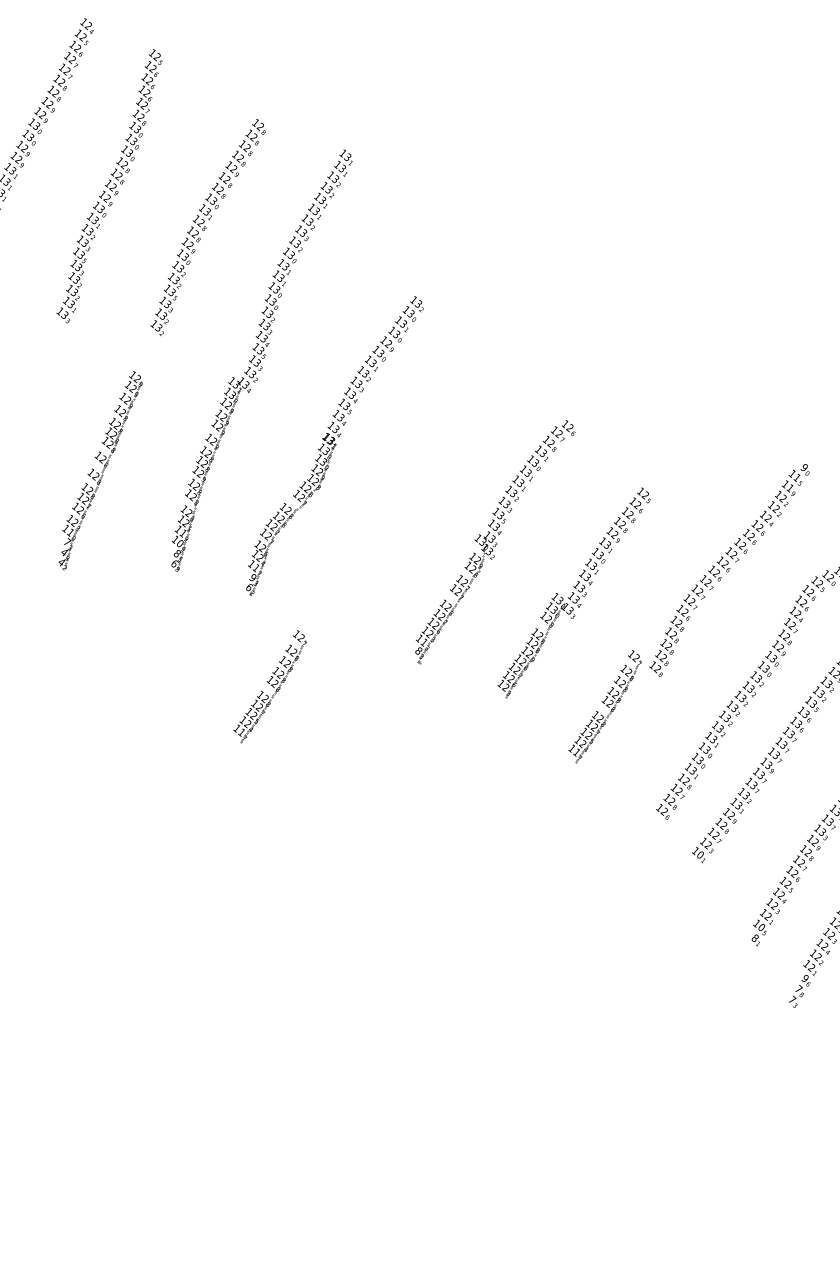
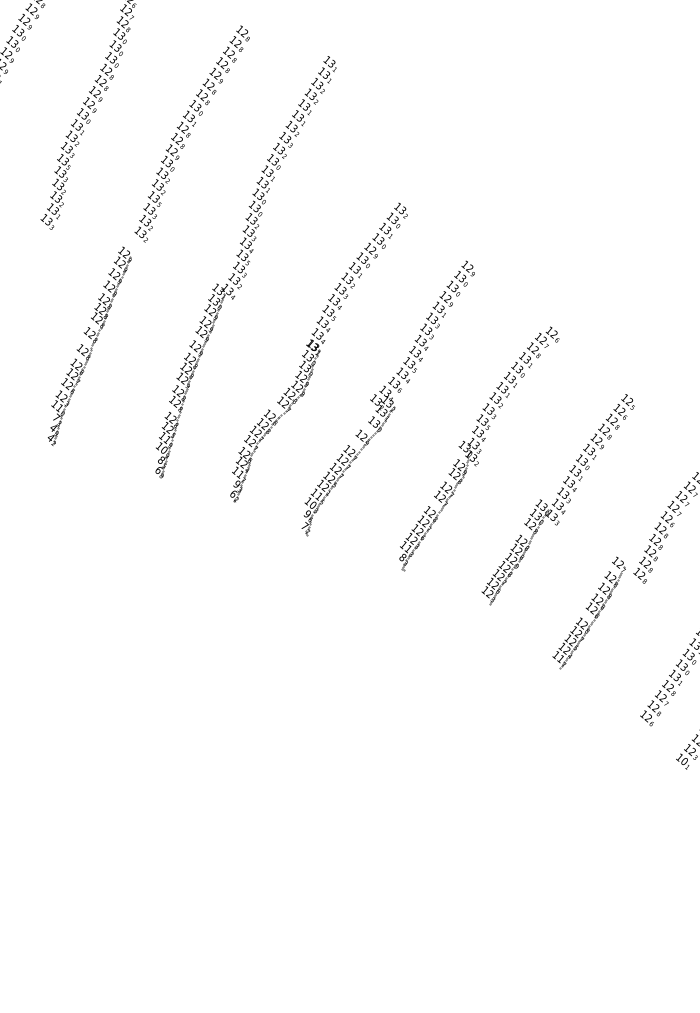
part: (100, 470) -> (89, 346), moved
part: (403, 492) -> (387, 399), added
part: (269, 686) -> (253, 593), removed

